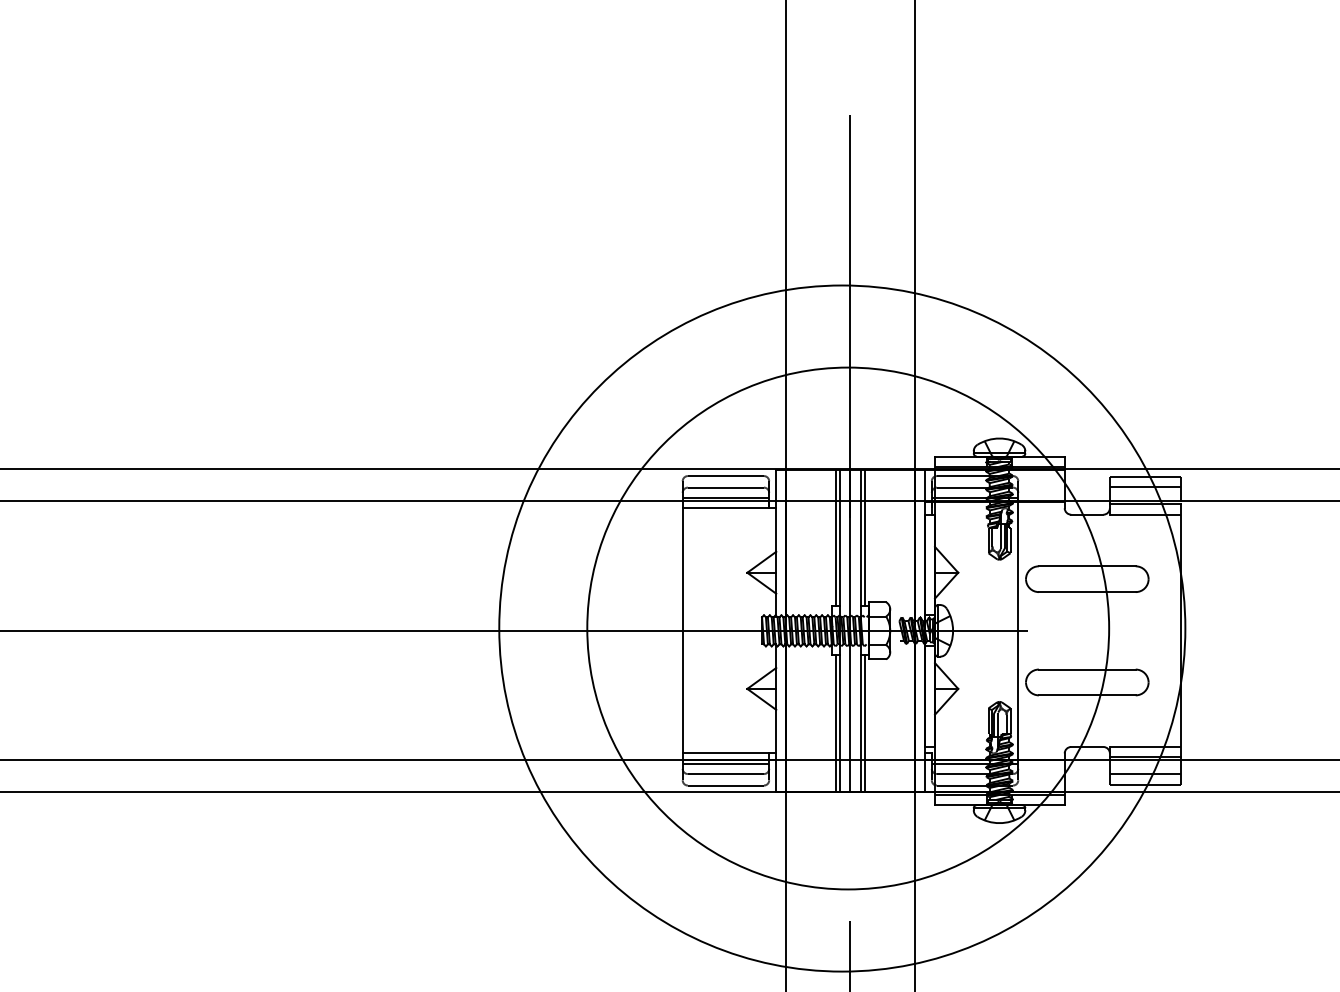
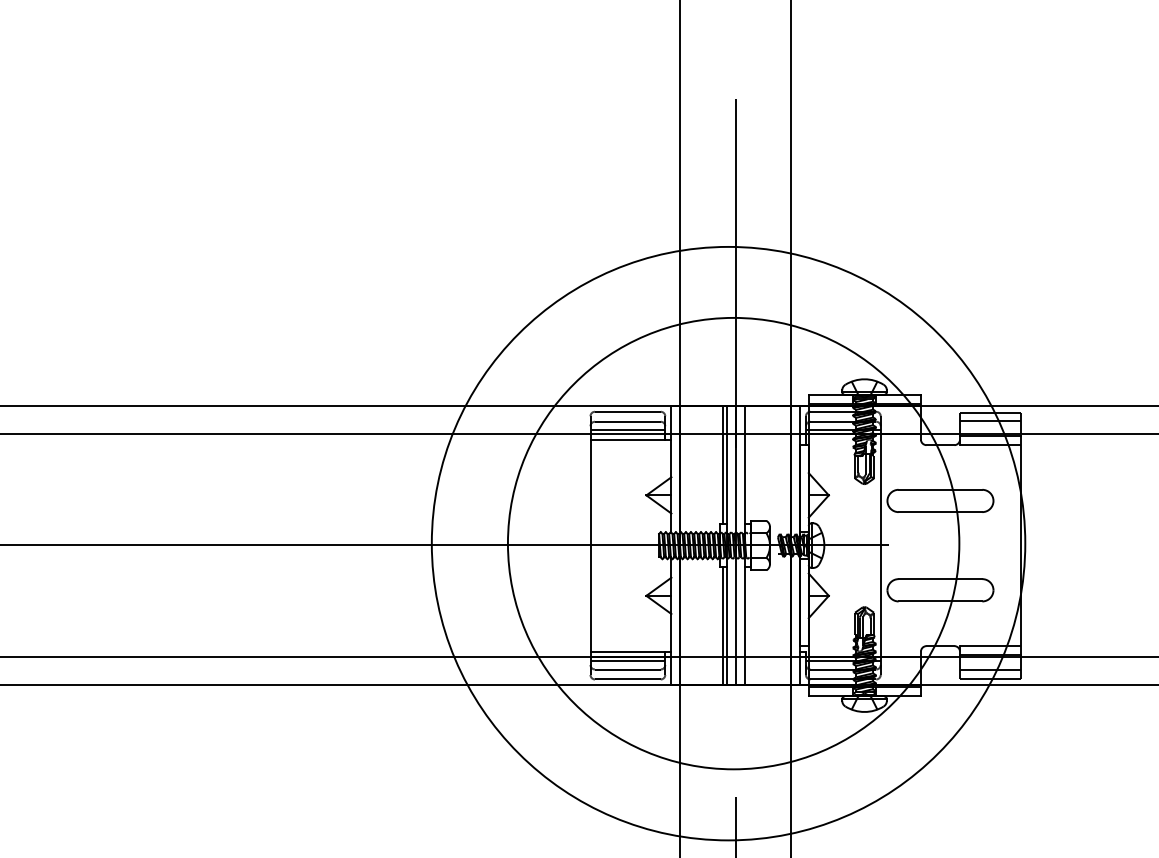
line: (864, 537) -> (747, 464), removed
line: (864, 723) -> (747, 625), removed

